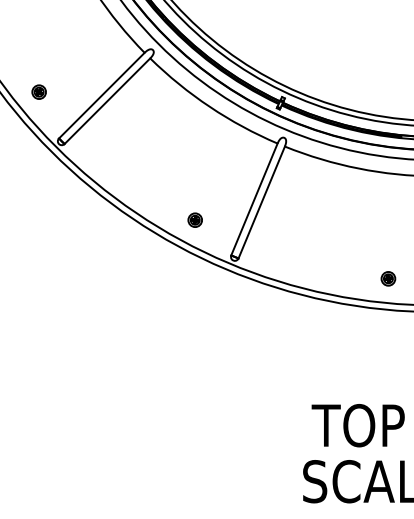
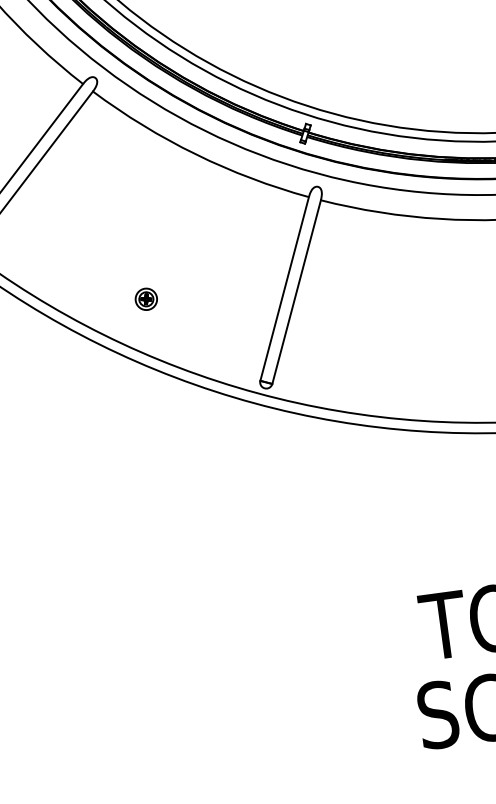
part: (194, 219) -> (145, 298), moved

